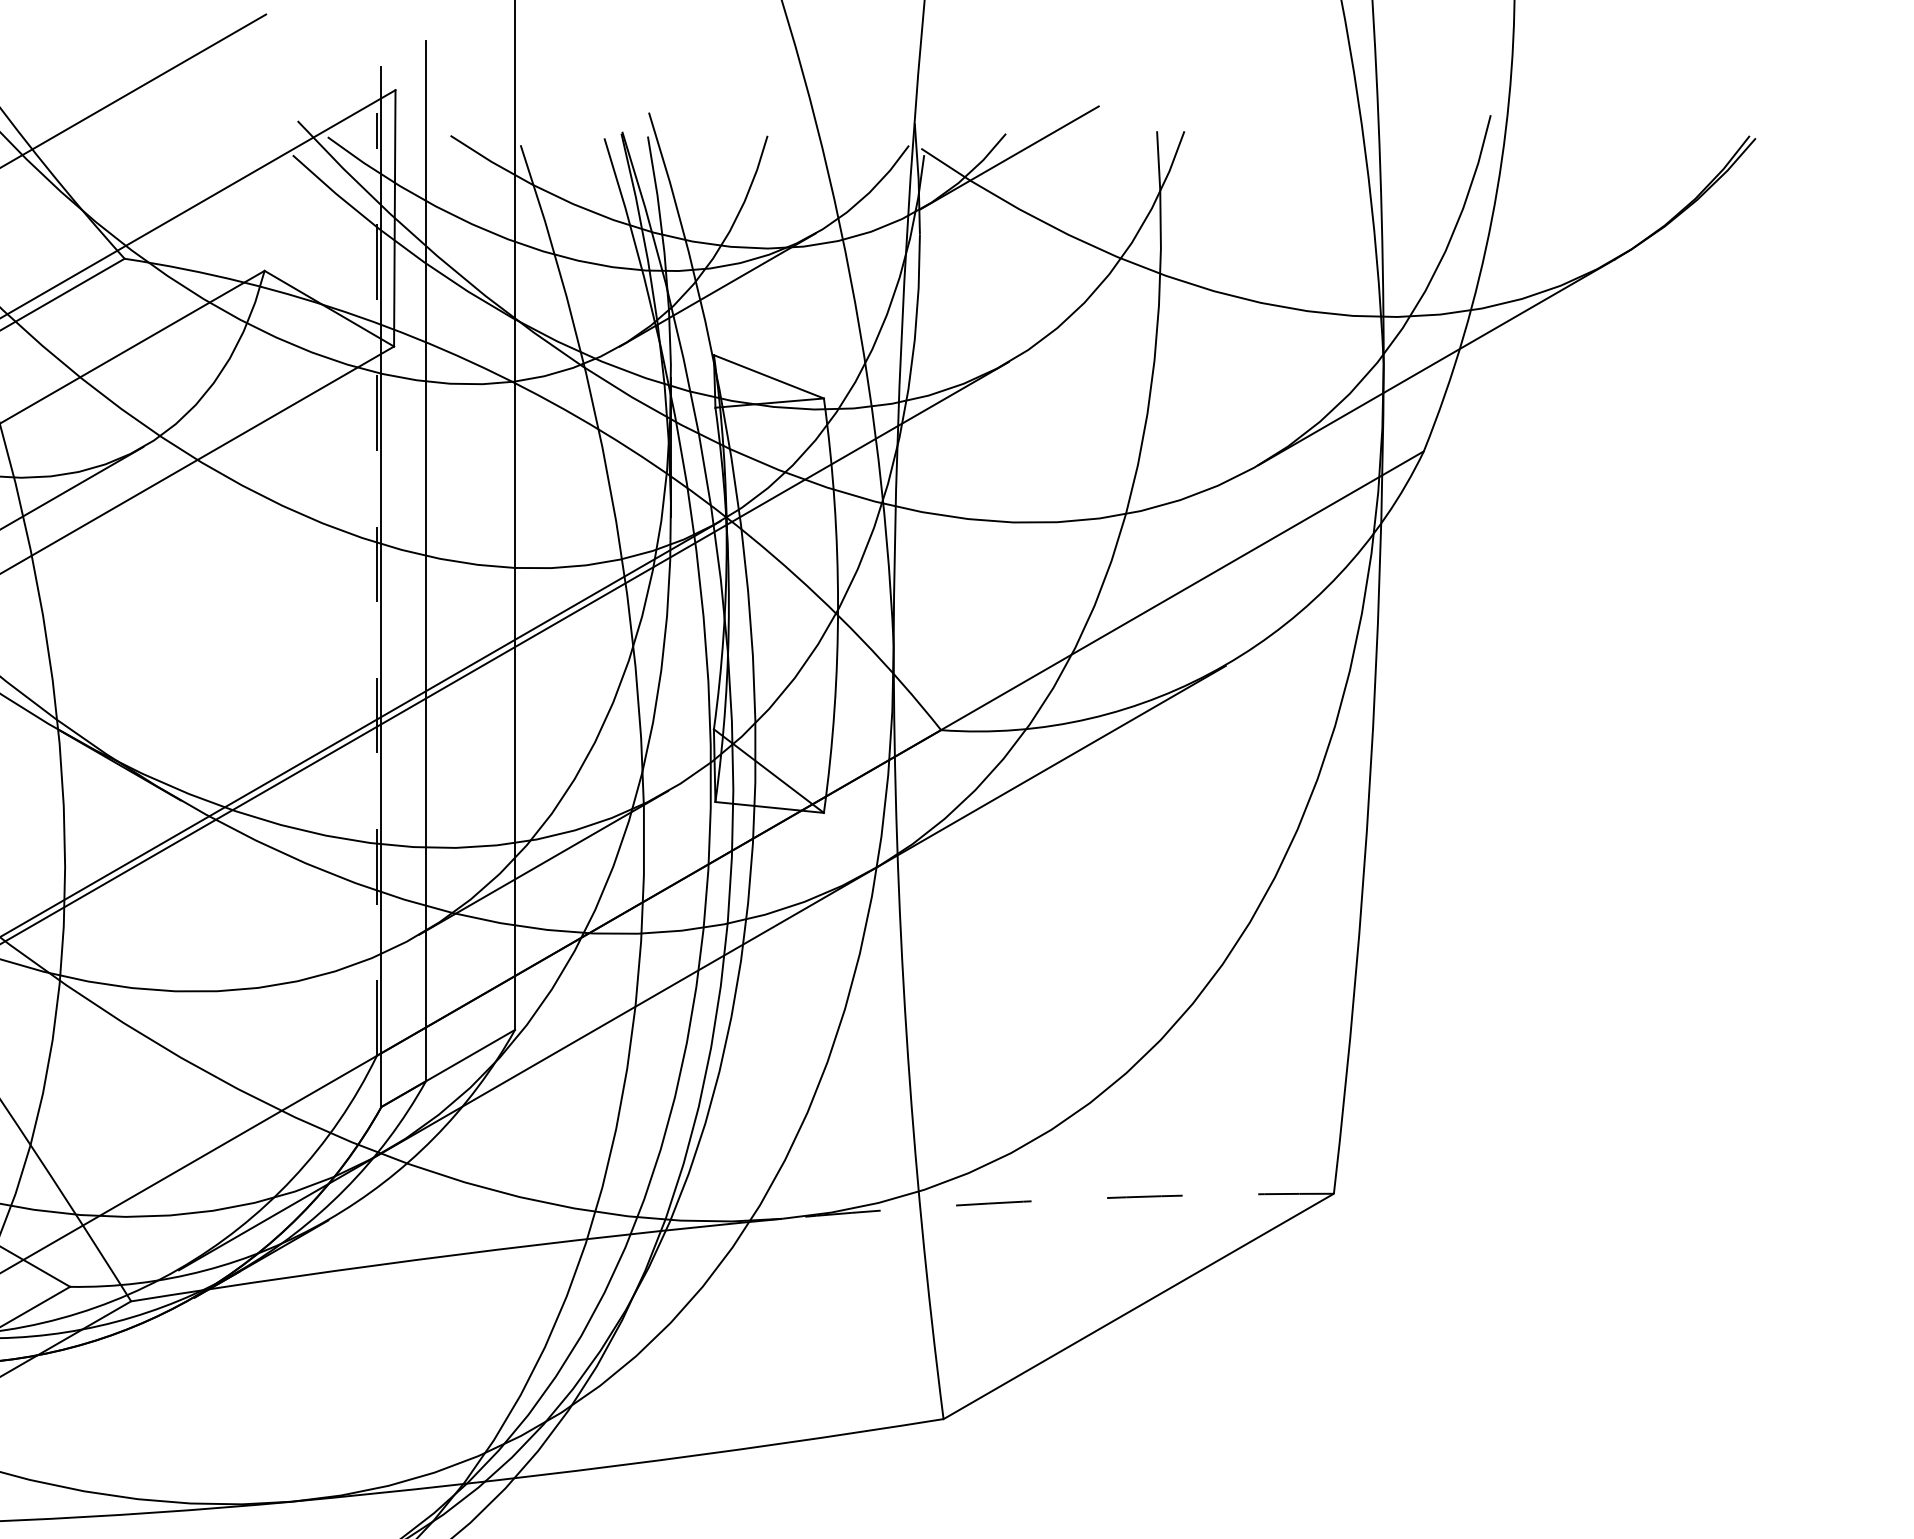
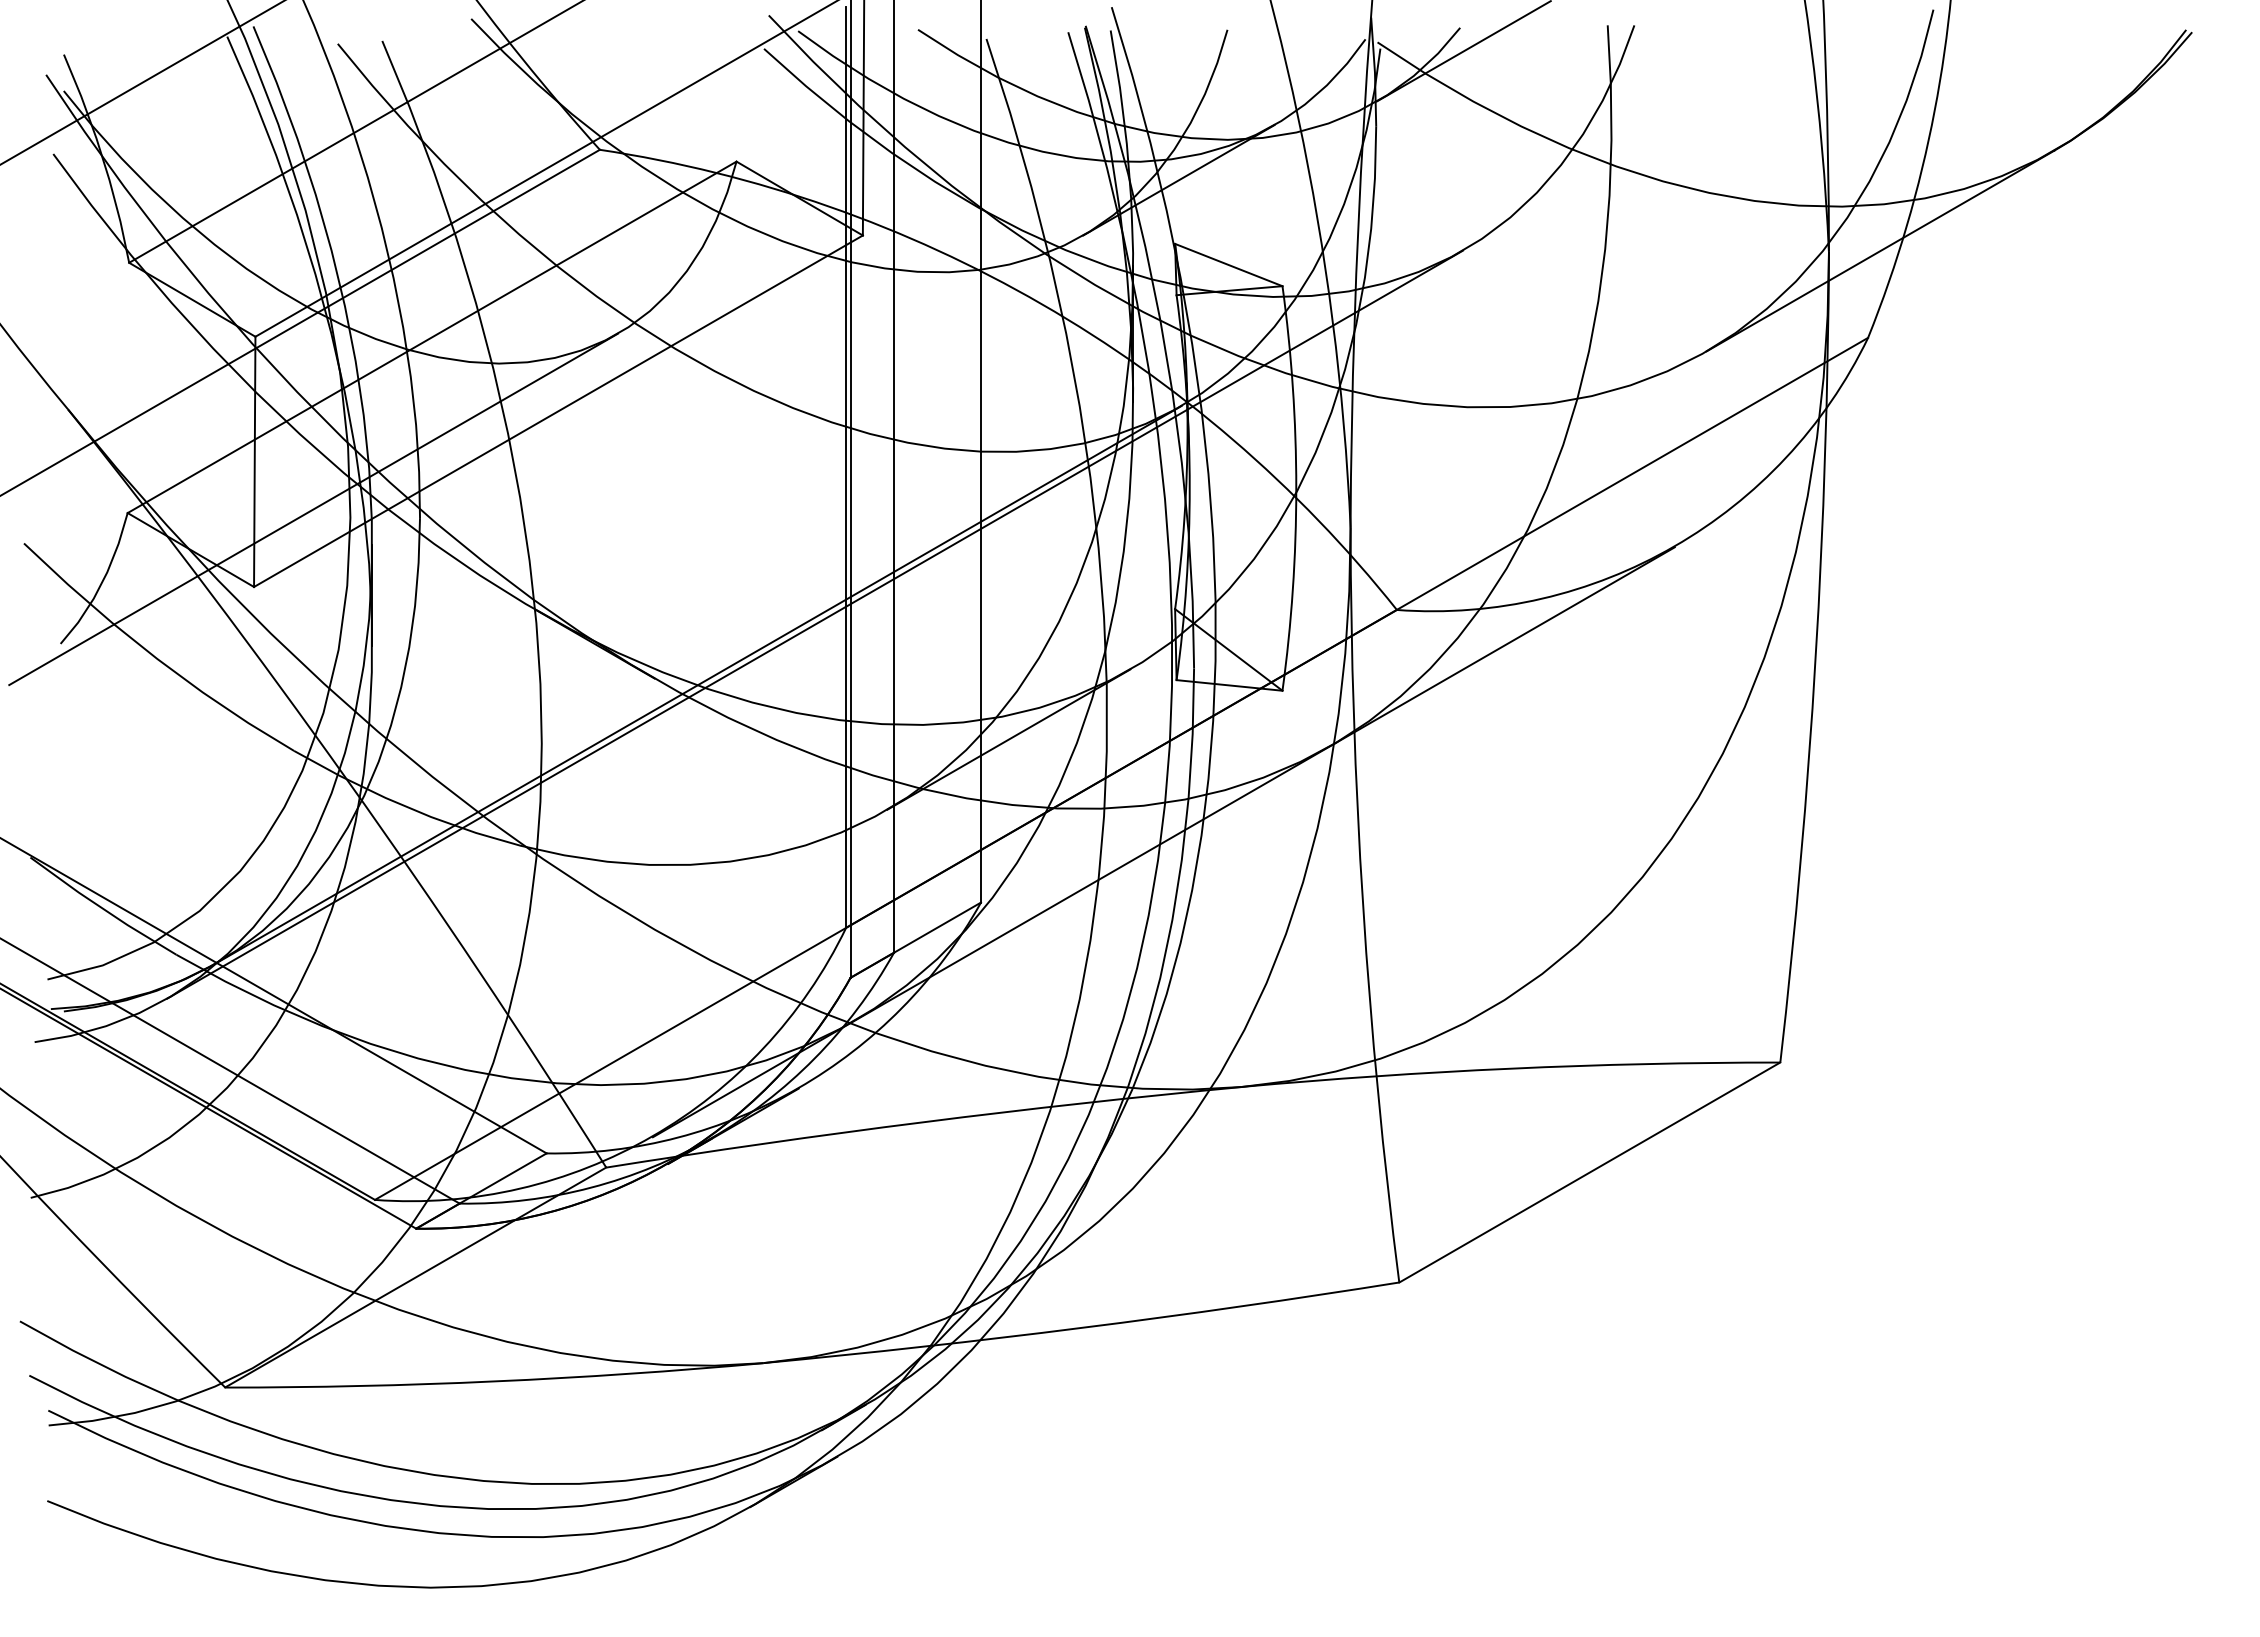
line: (377, 584) -> (846, 467), dashed -> solid
arc: (1057, 1199) -> (1510, 1068), dashed -> solid

